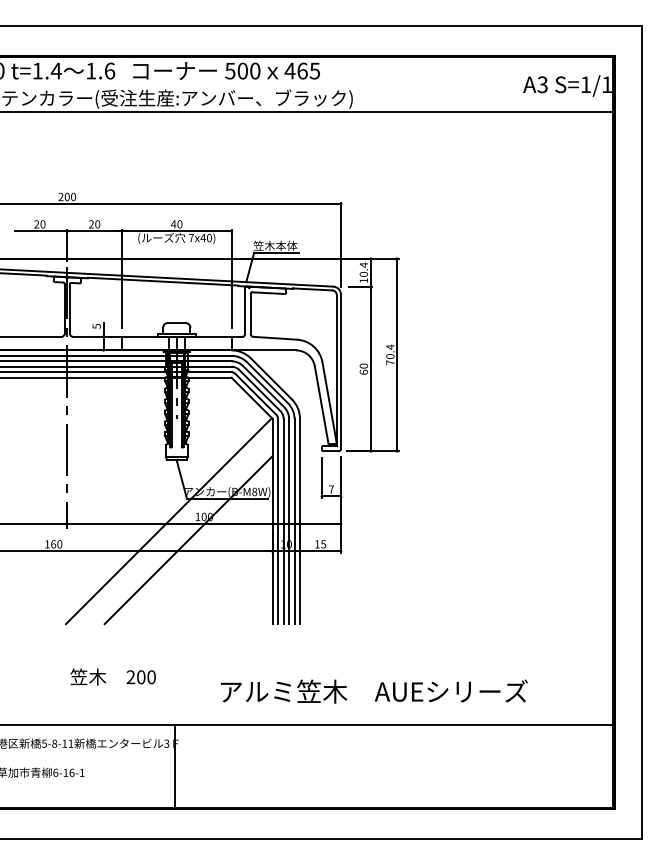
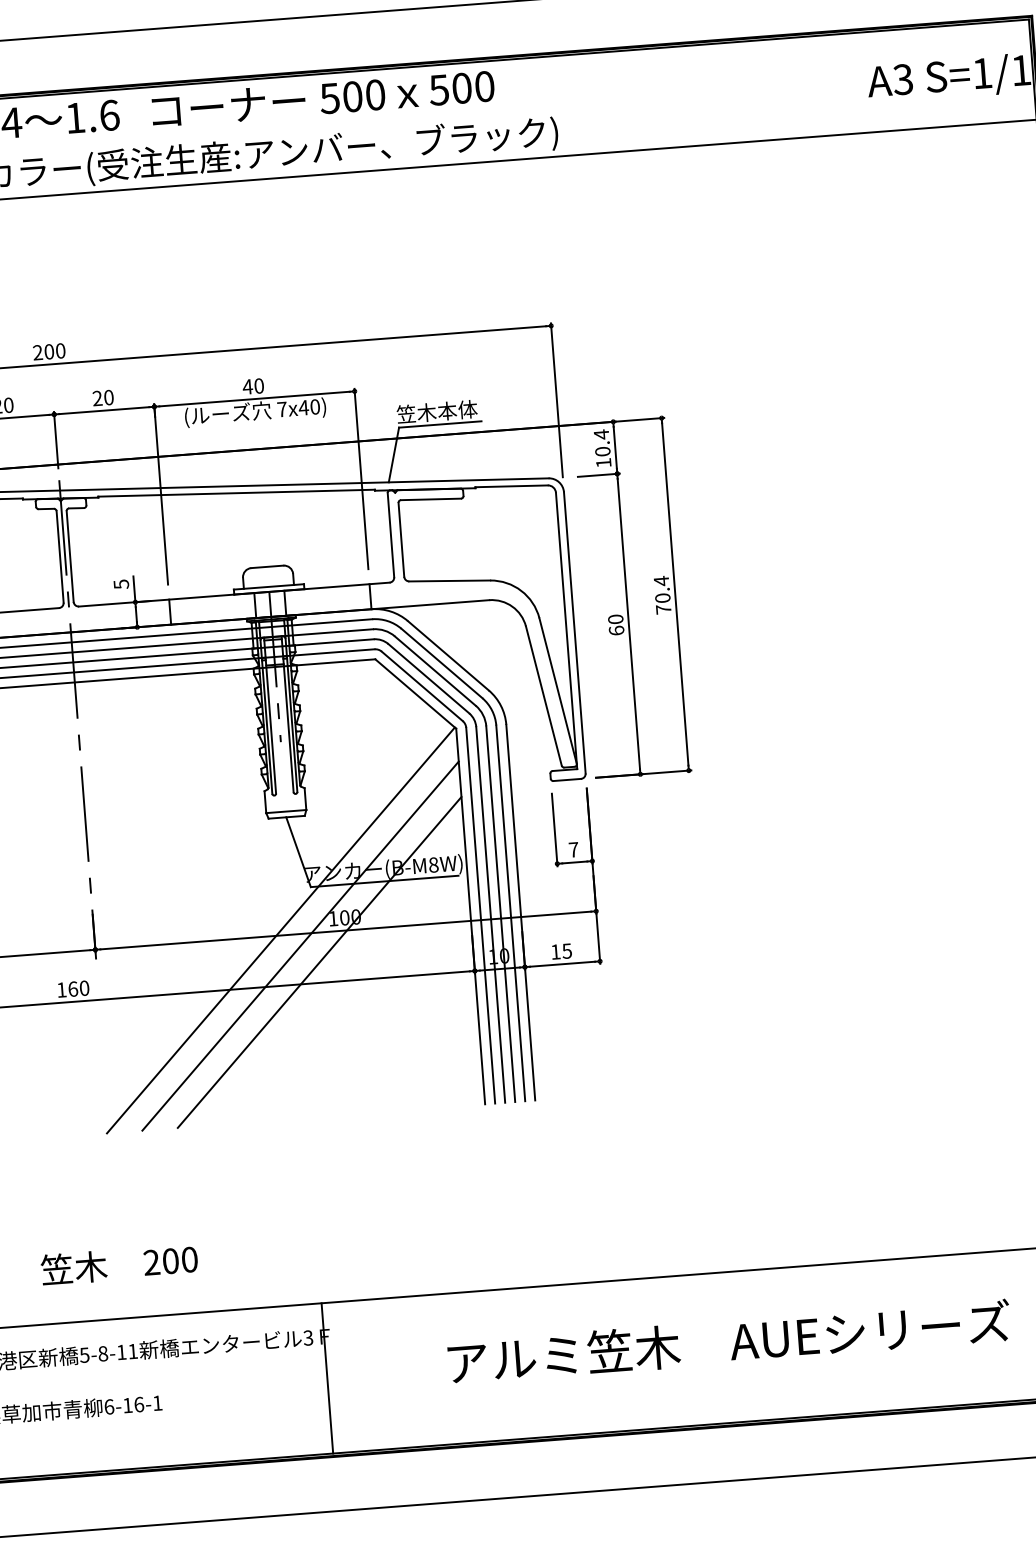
text: (302, 70) -> (461, 87), 465 -> 500
line: (178, 530) -> (299, 946), added
text: (112, 676) -> (118, 1263), moved
text: (374, 691) -> (729, 1341), moved

